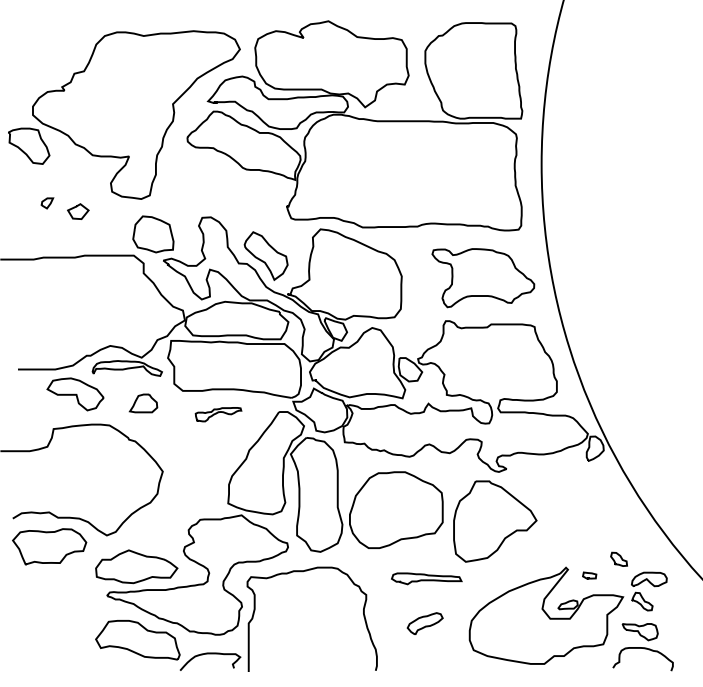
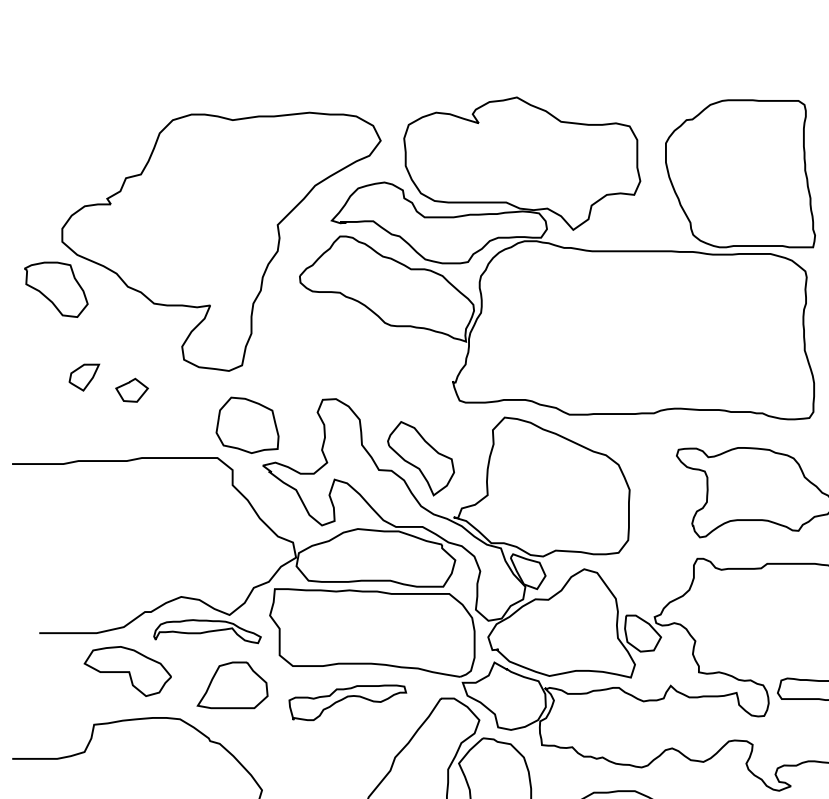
part: (47, 203) -> (84, 377), size x1.67
part: (143, 403) -> (232, 685), size x1.67
part: (218, 414) -> (347, 702), size x1.67

